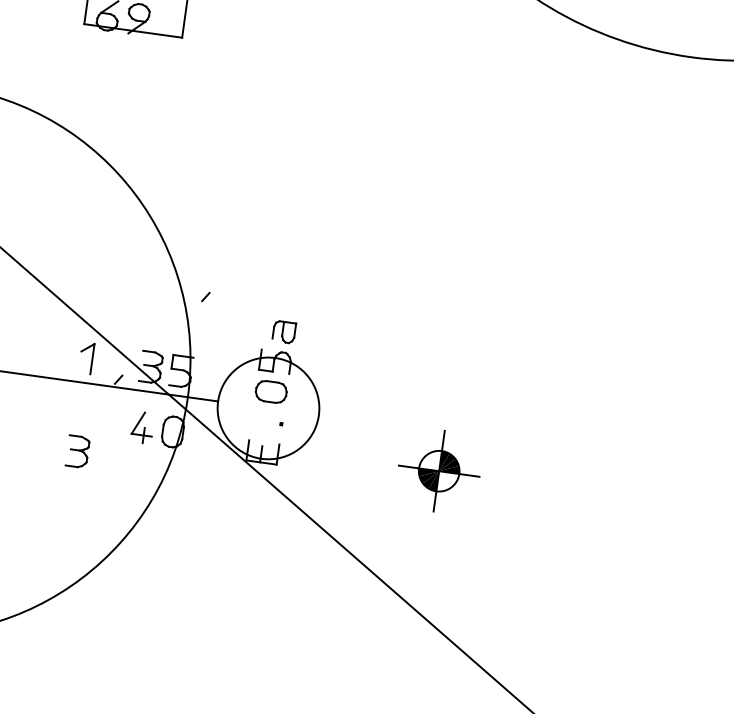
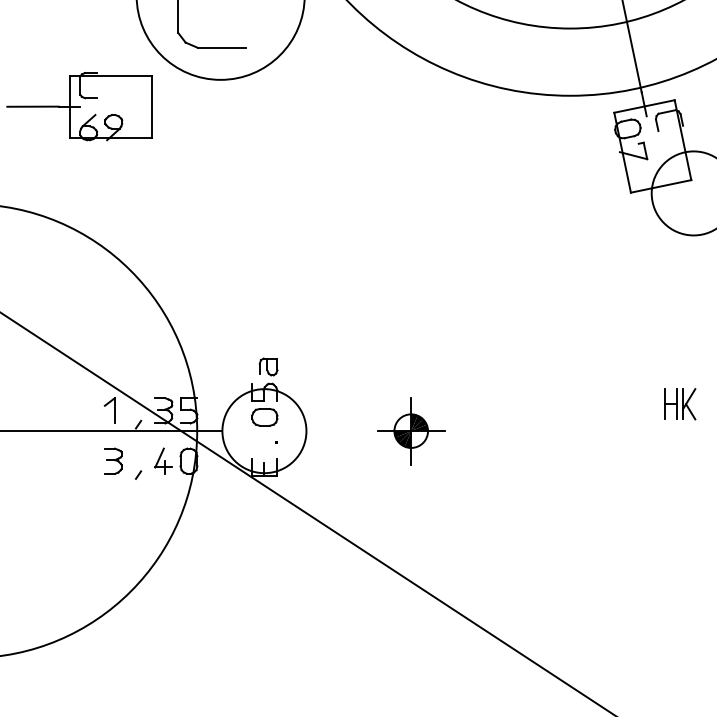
line: (205, 296) -> (138, 474), moved
part: (78, 450) -> (113, 460), moved
part: (439, 471) -> (411, 431), moved

